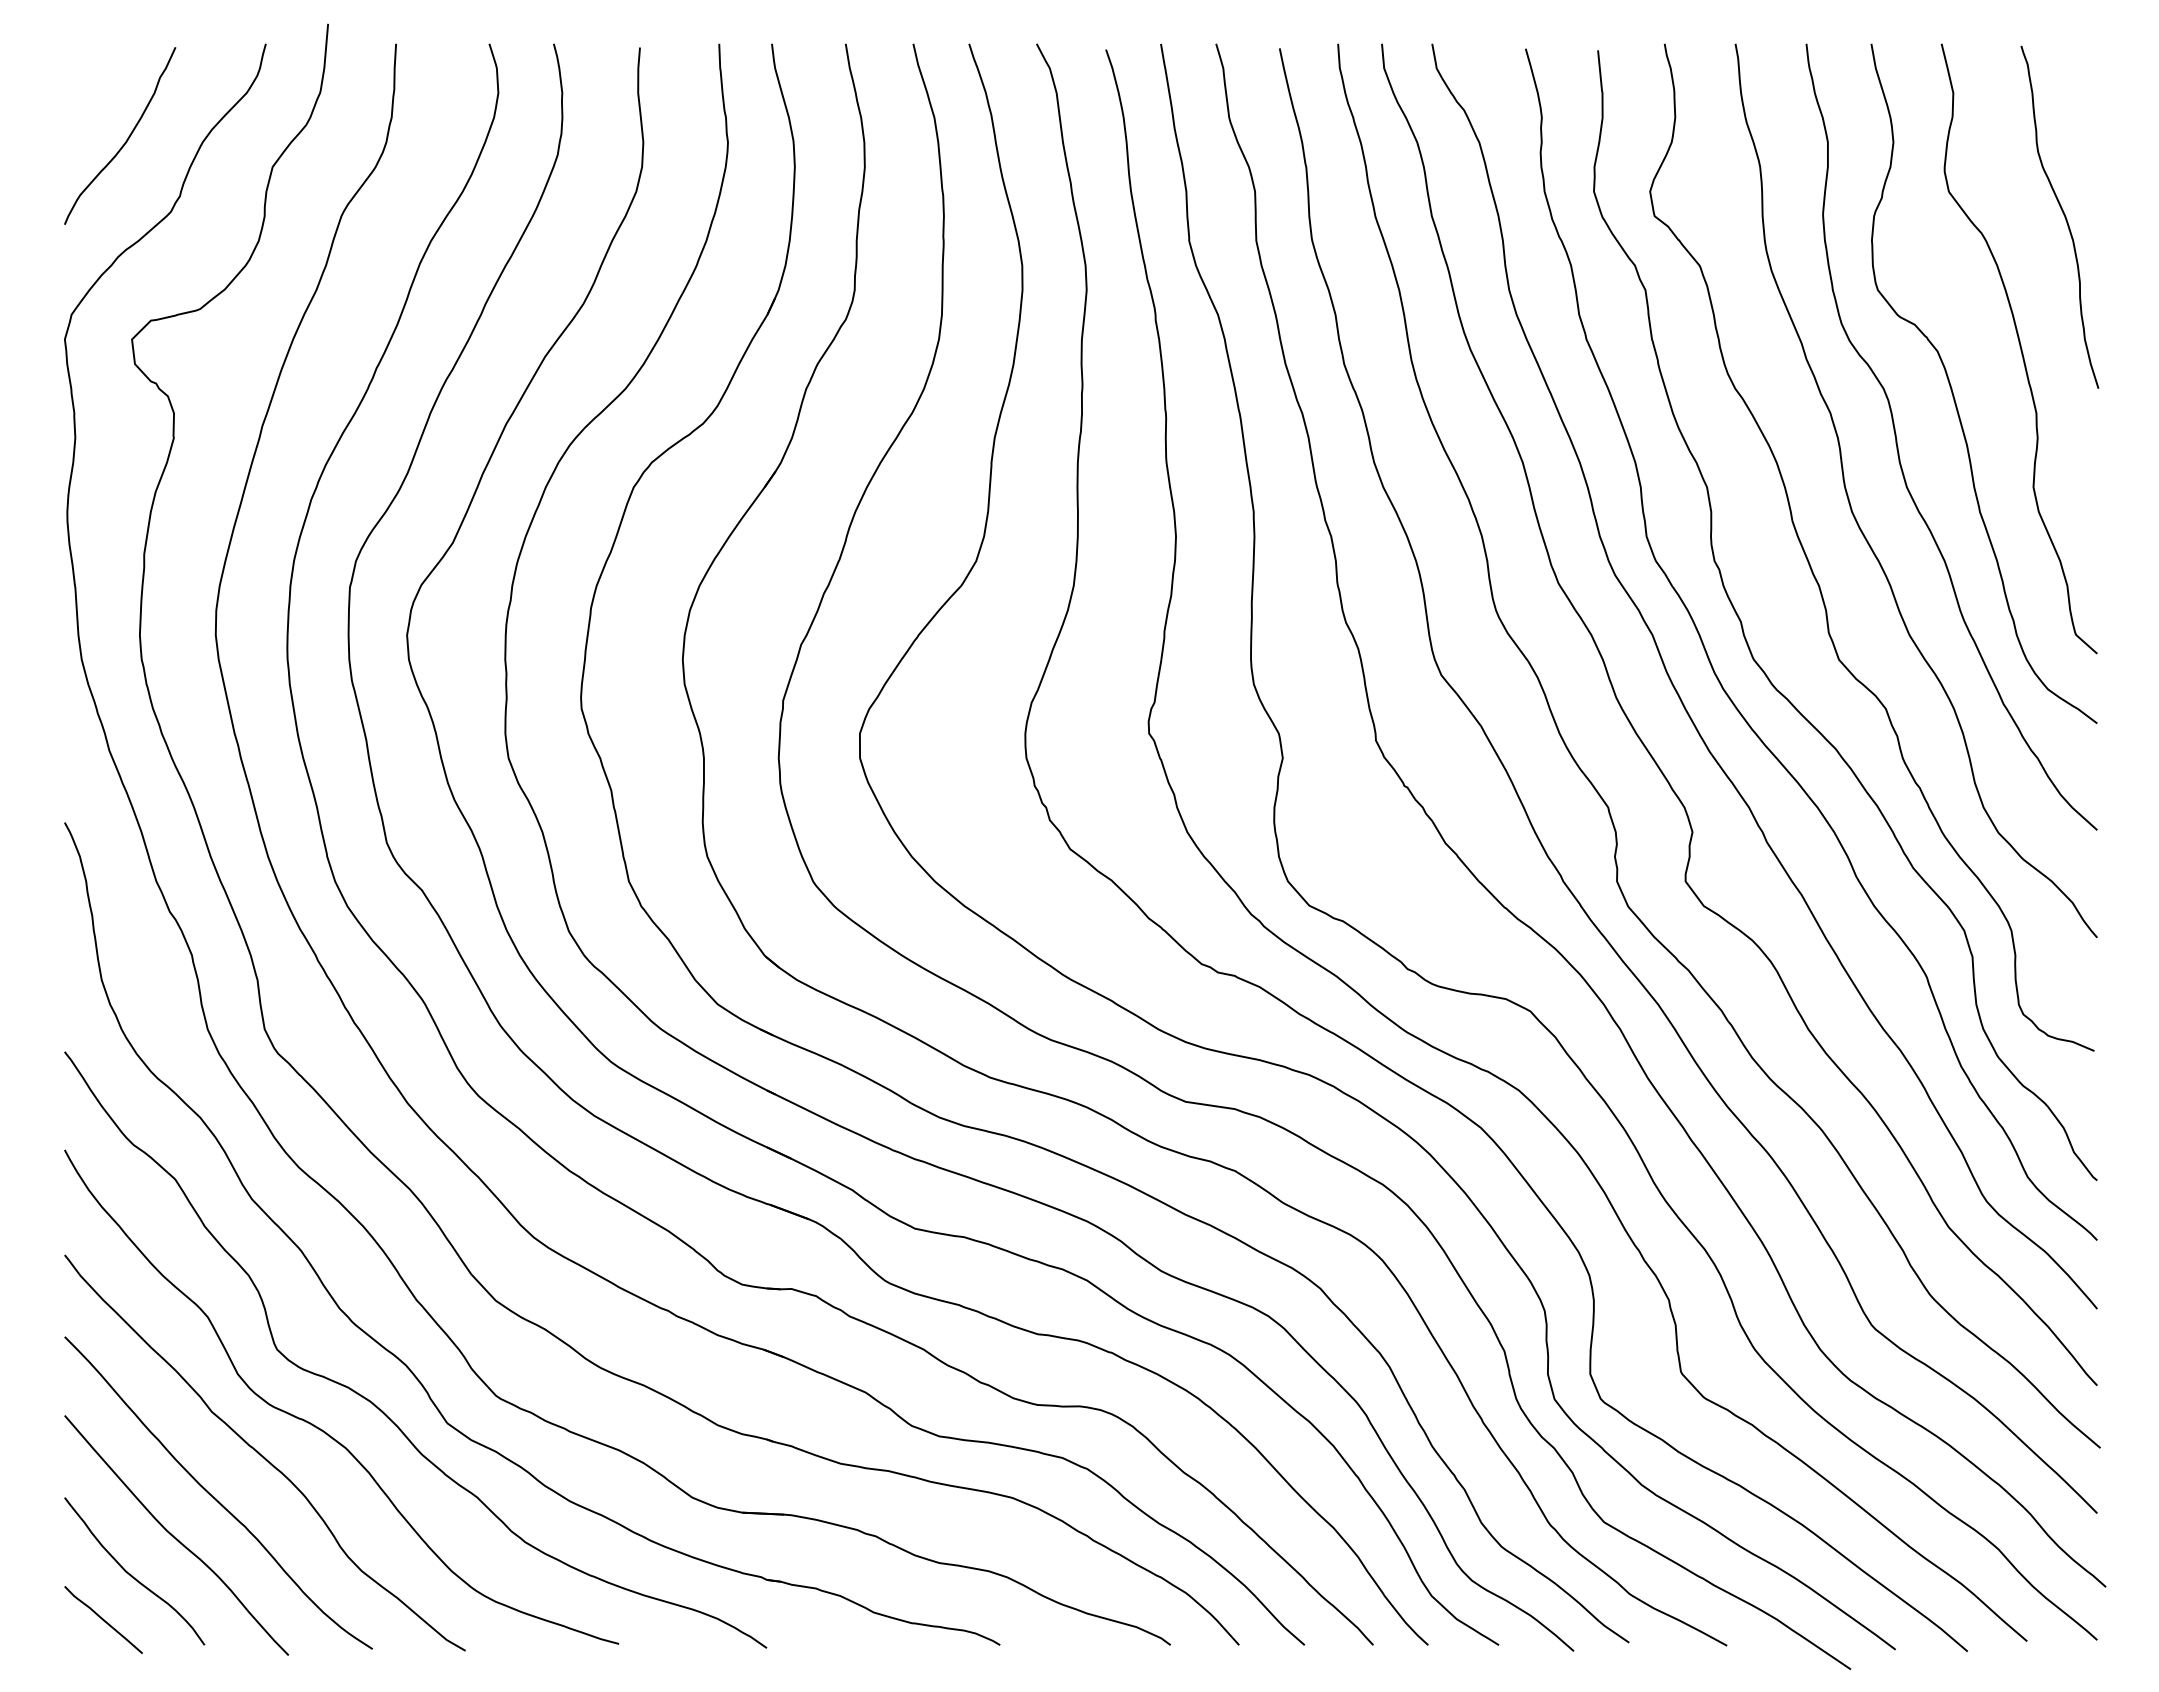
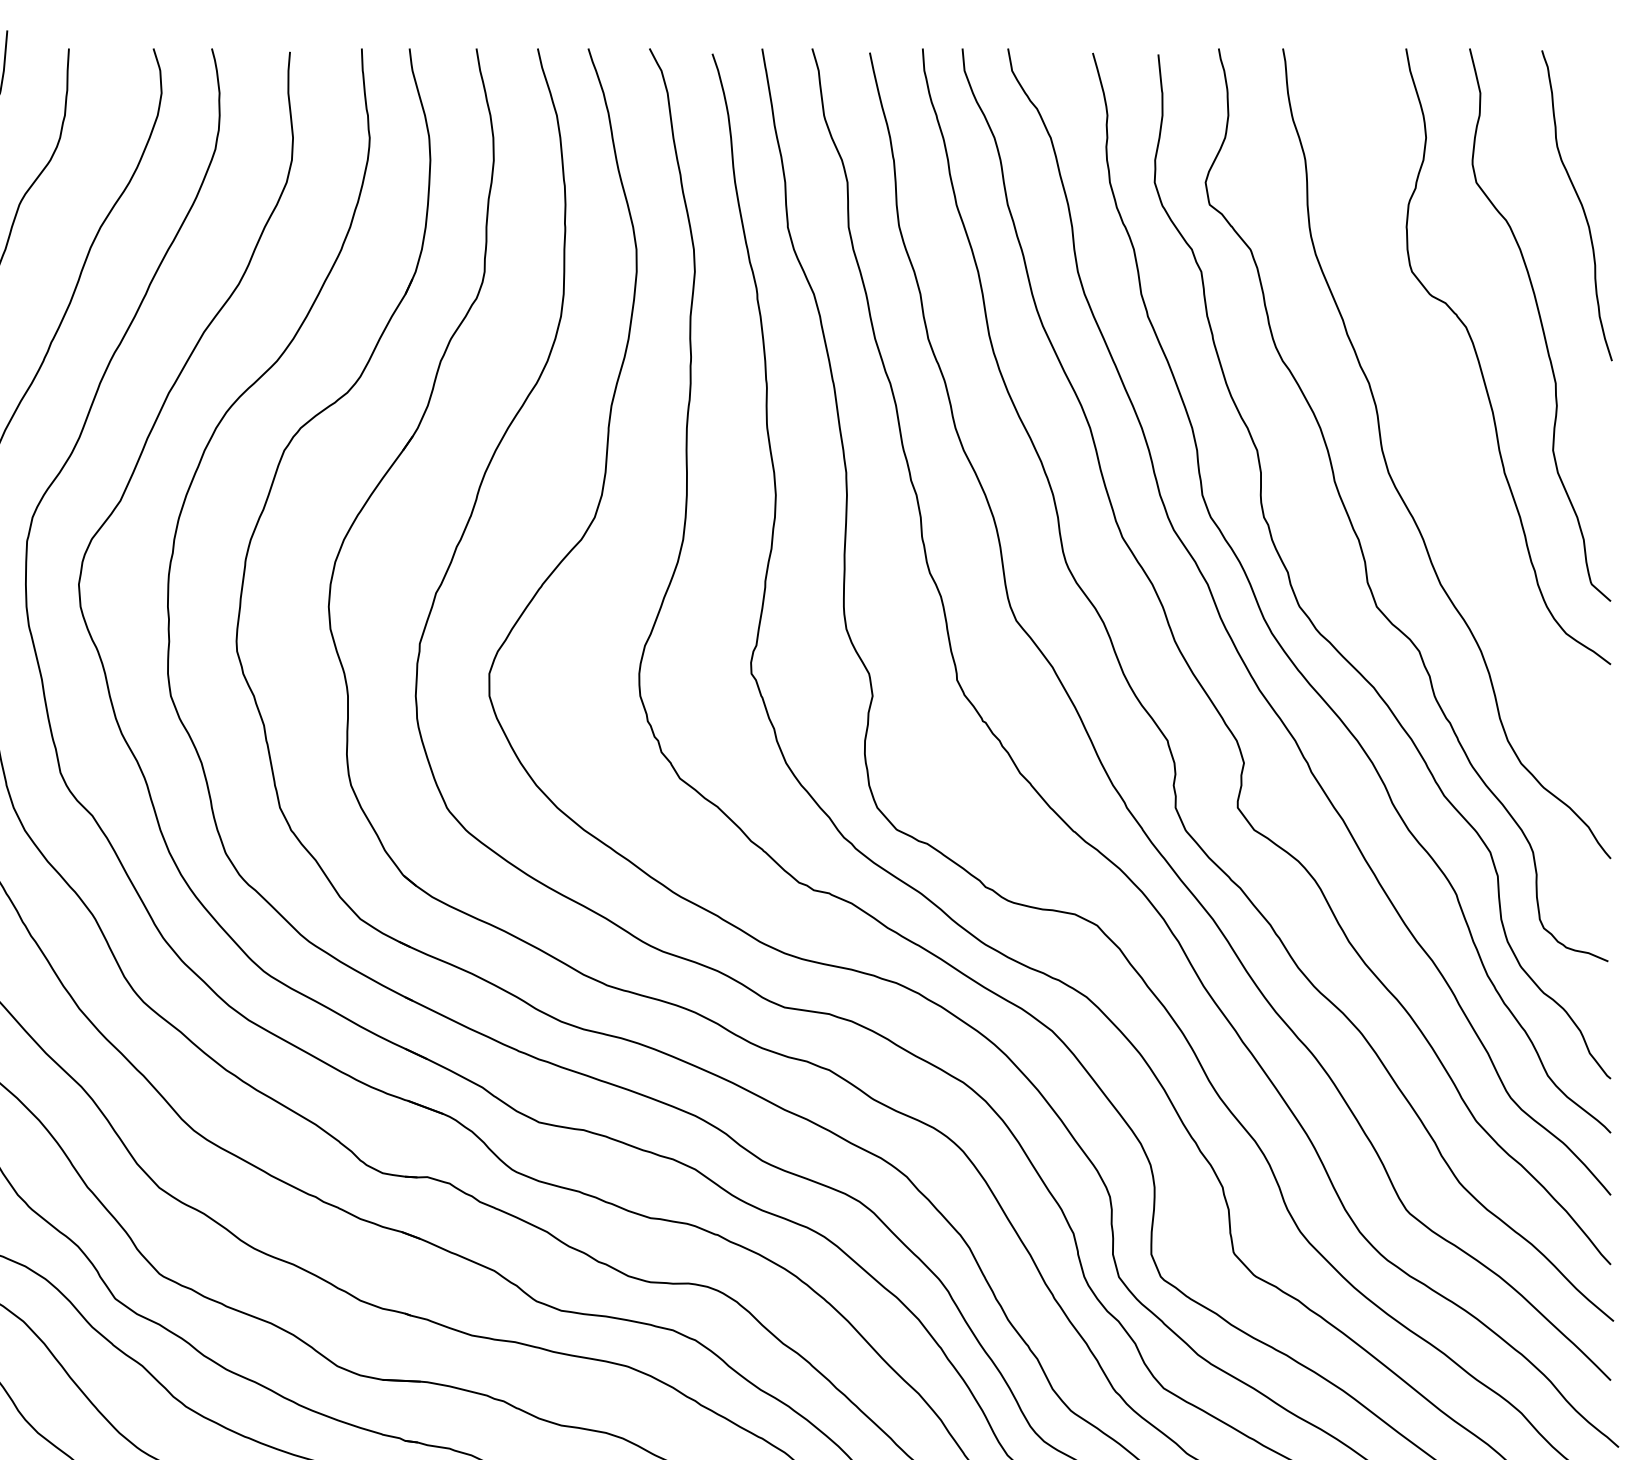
curve: (1898, 446) -> (1430, 413), removed

